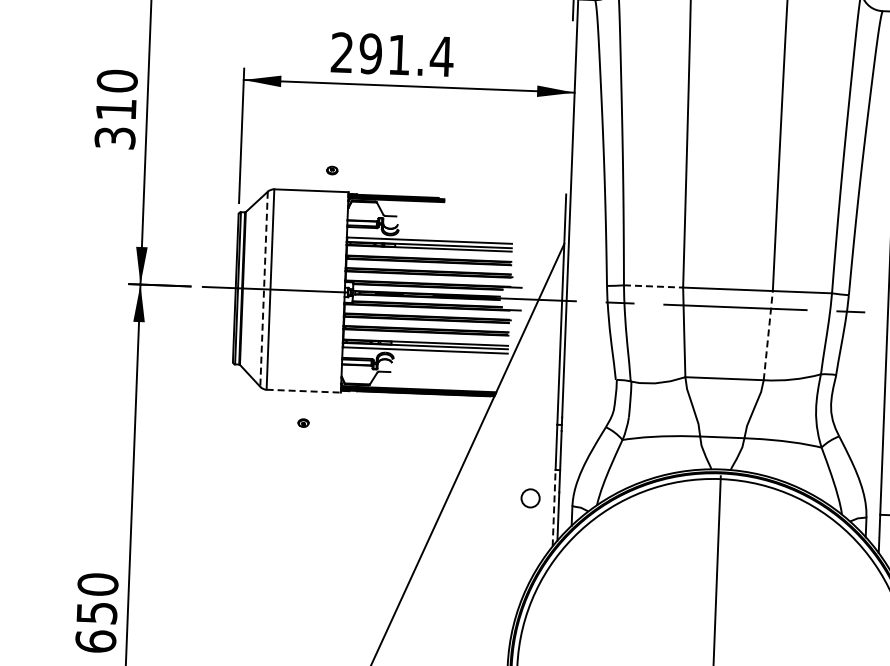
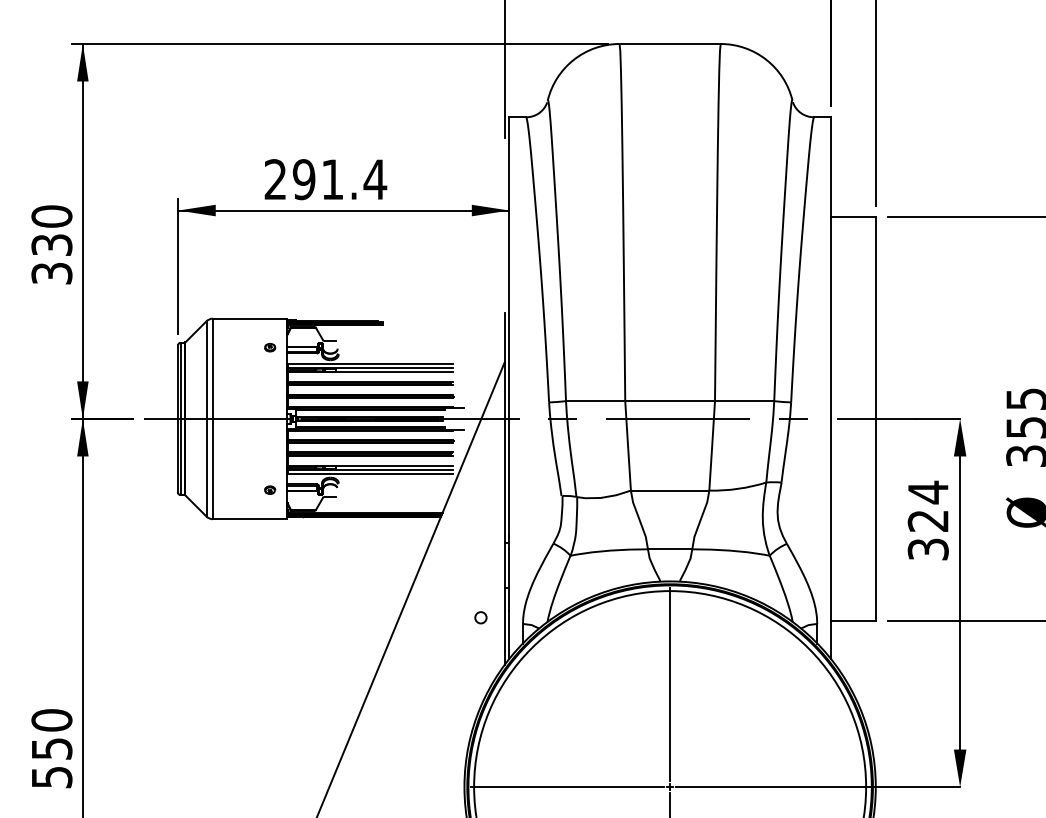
text: (115, 109) -> (51, 244), 310 -> 330
part: (332, 170) -> (270, 347), moved
line: (653, 286) -> (595, 401), dashed -> solid
line: (264, 288) -> (206, 418), dashed -> solid
line: (768, 336) -> (712, 446), dashed -> solid
line: (304, 391) -> (250, 519), dashed -> solid
part: (303, 422) -> (270, 489), moved
circle: (530, 498) -> (480, 617), size x0.62
line: (553, 508) -> (504, 626), dashed -> solid
text: (95, 641) -> (51, 777), 650 -> 550

